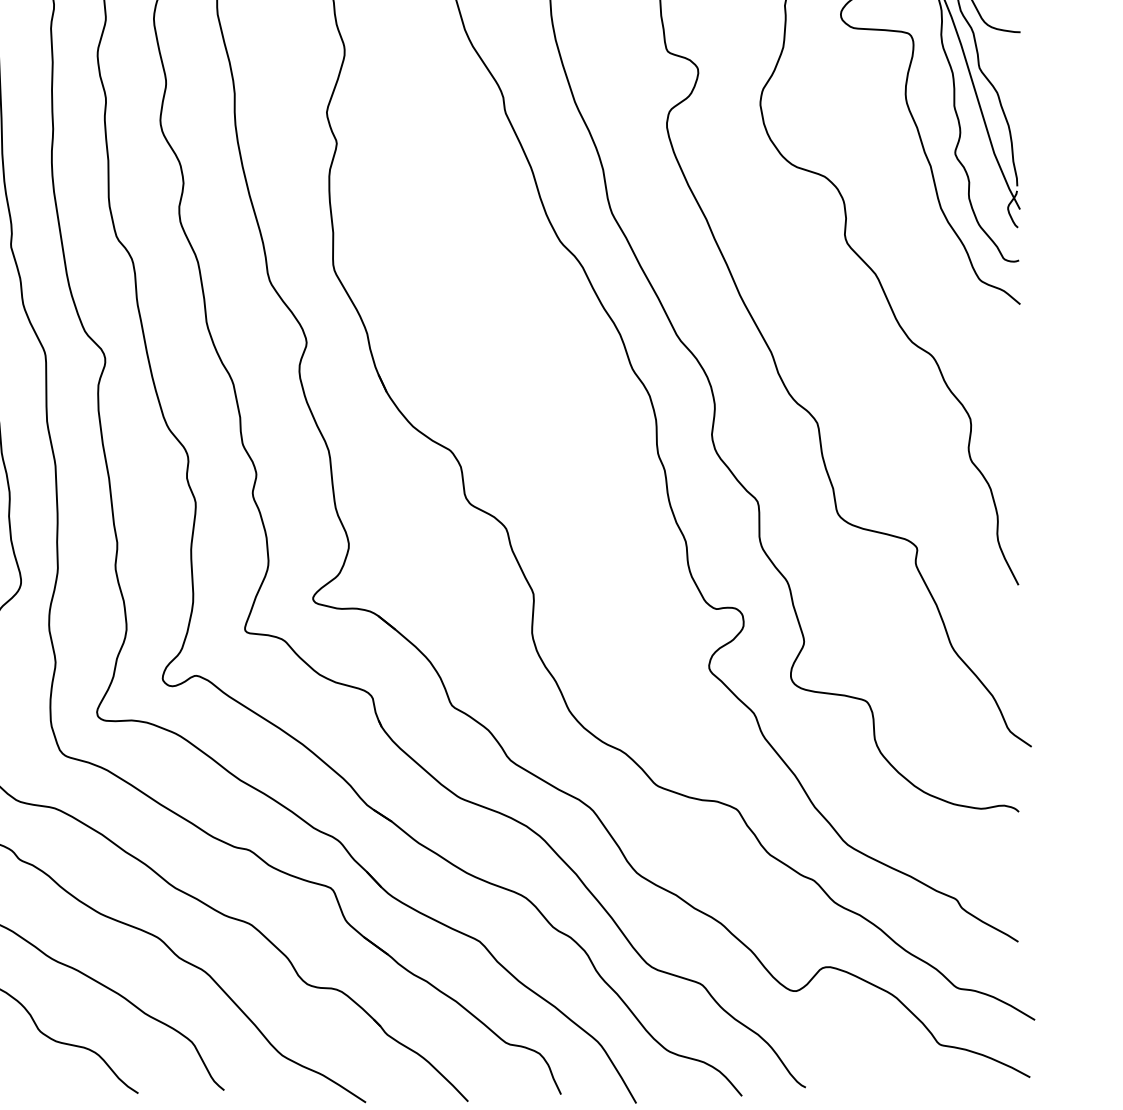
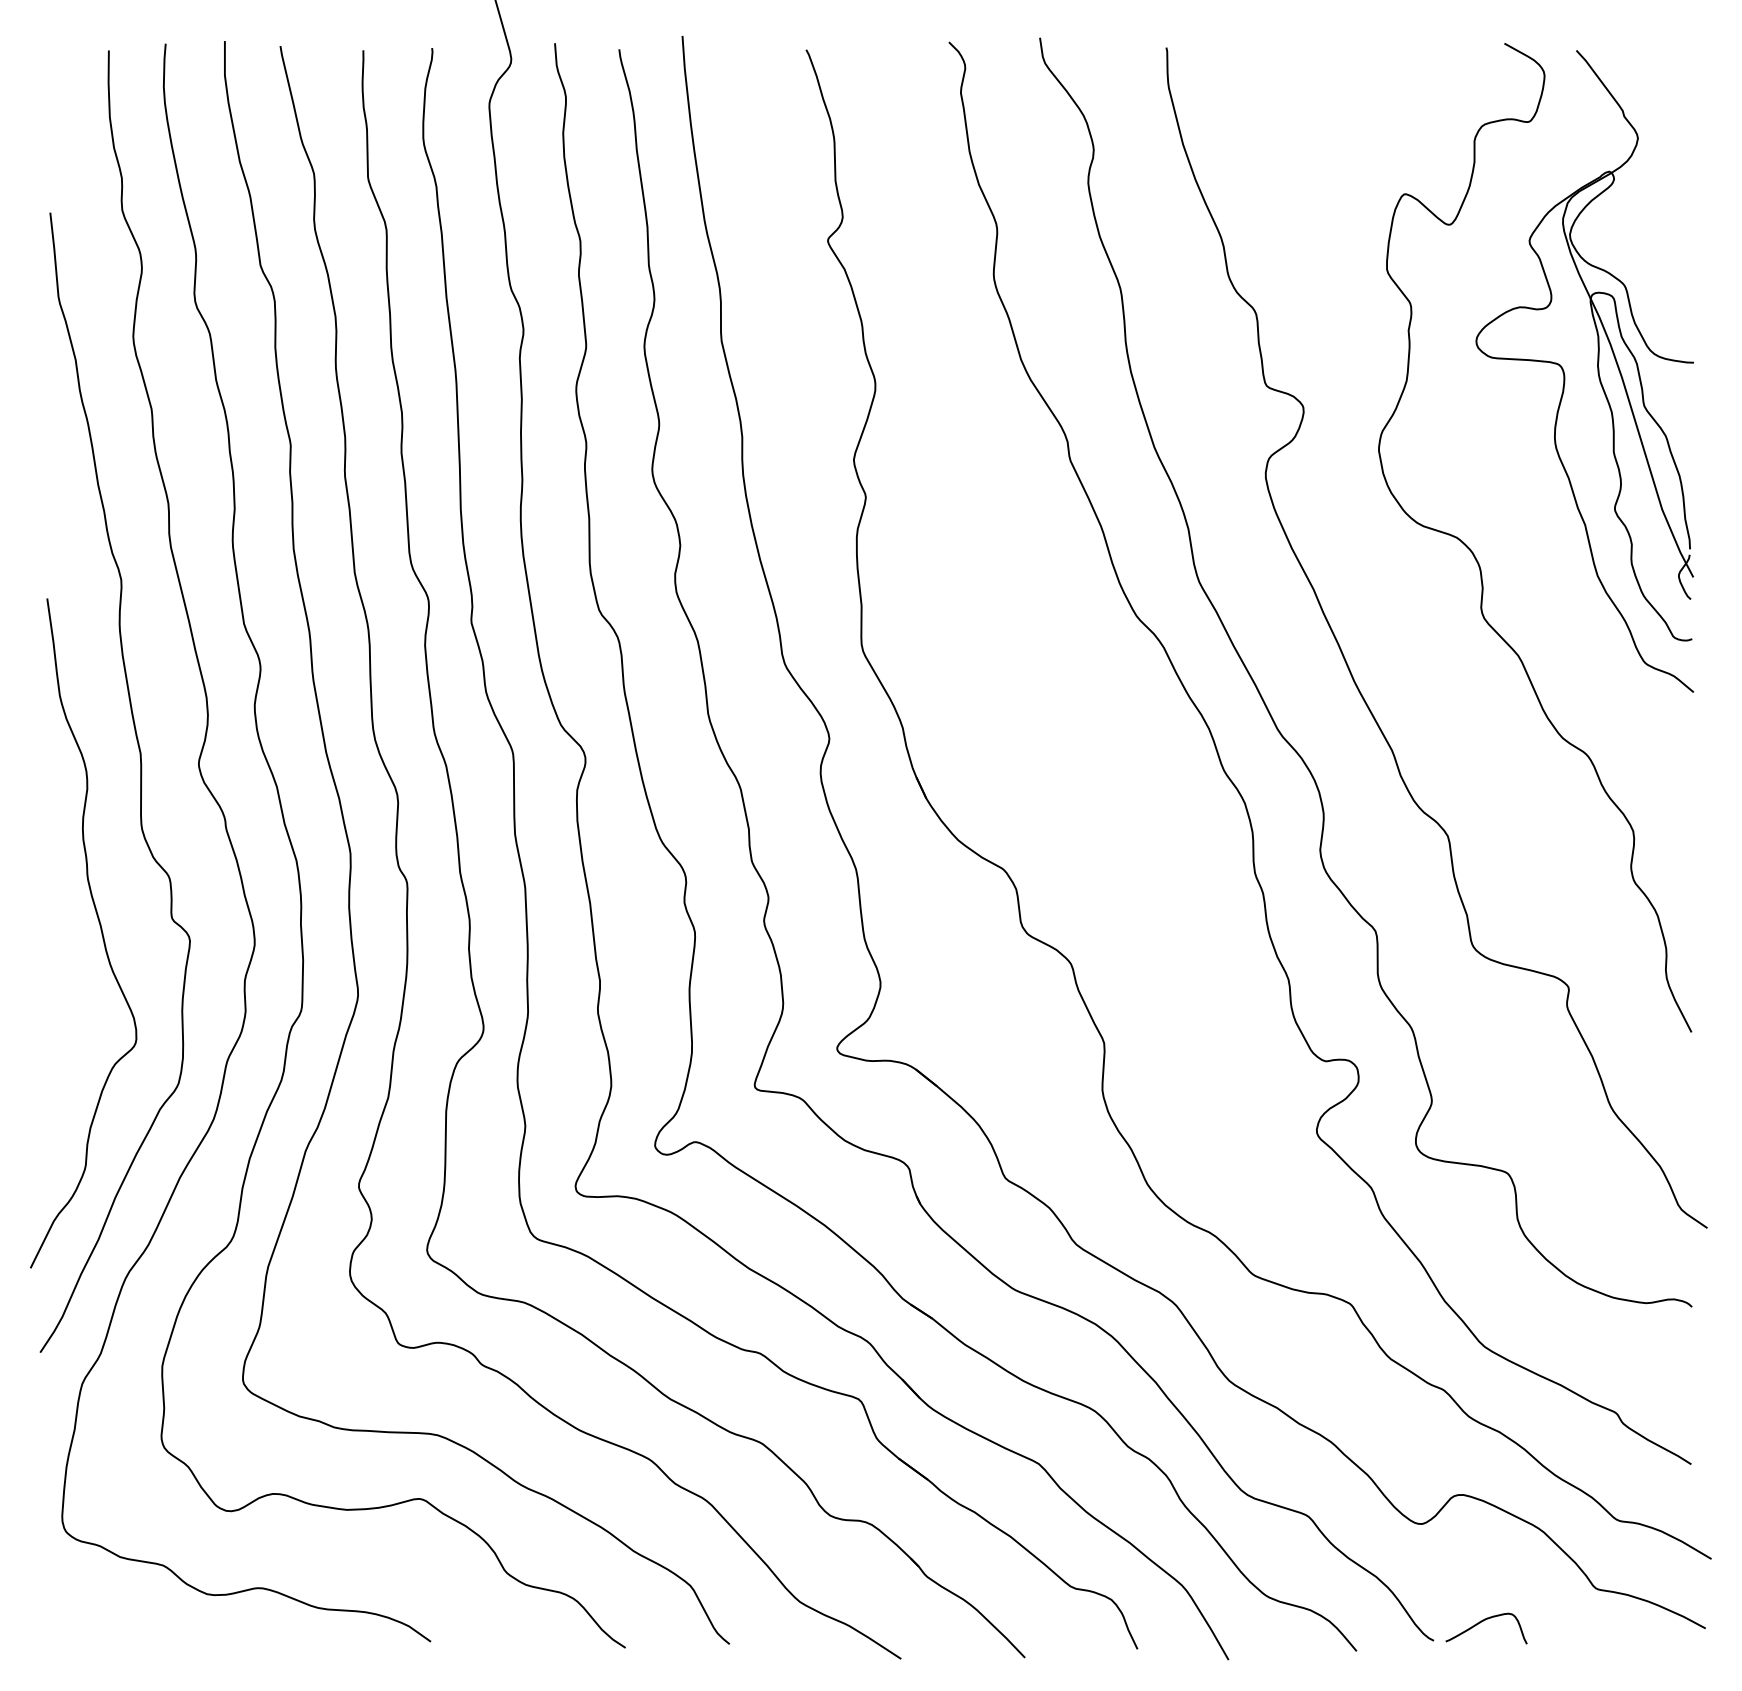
curve: (846, 1071) -> (1483, 1621), added

